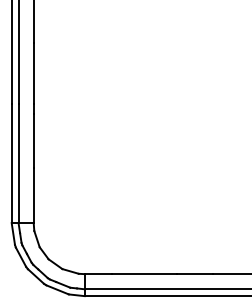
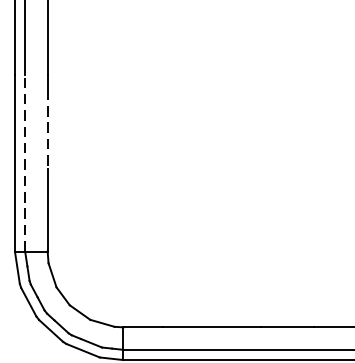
line: (33, 140) -> (47, 128), solid -> dashed
line: (18, 163) -> (25, 162), solid -> dashed

